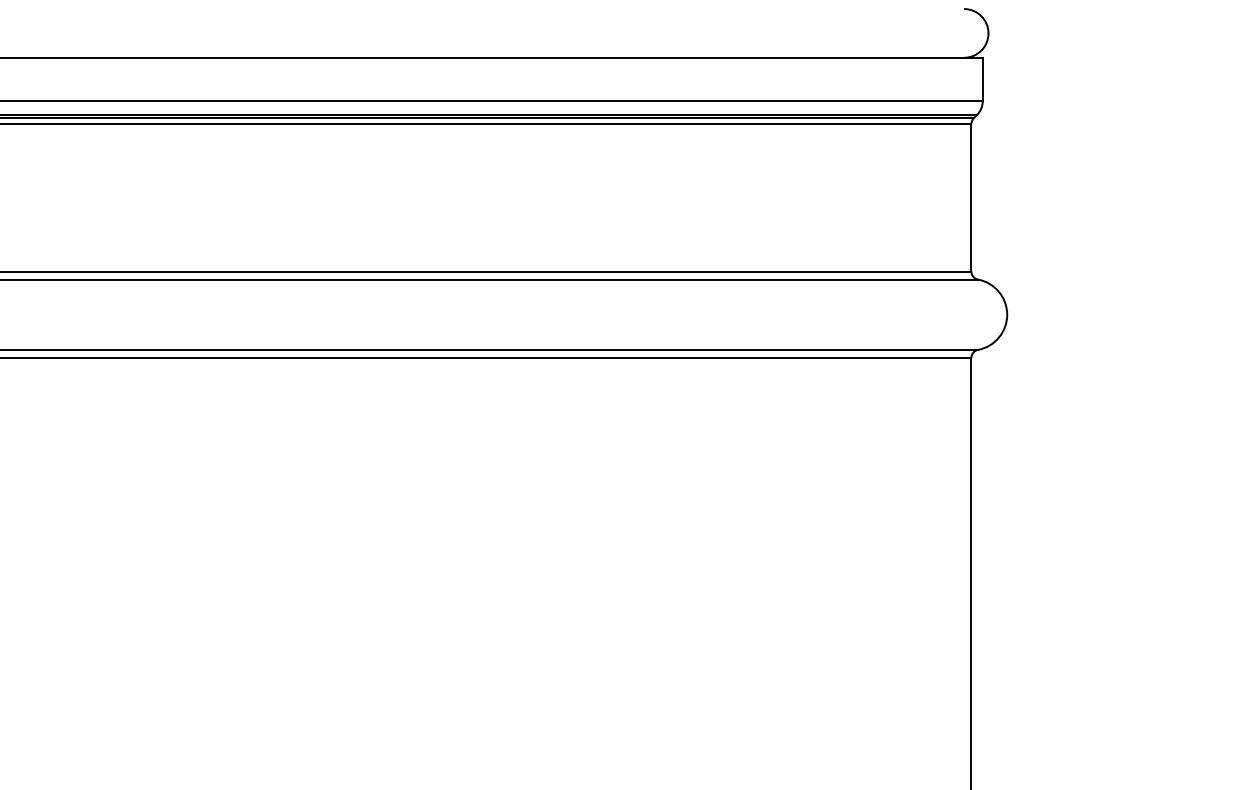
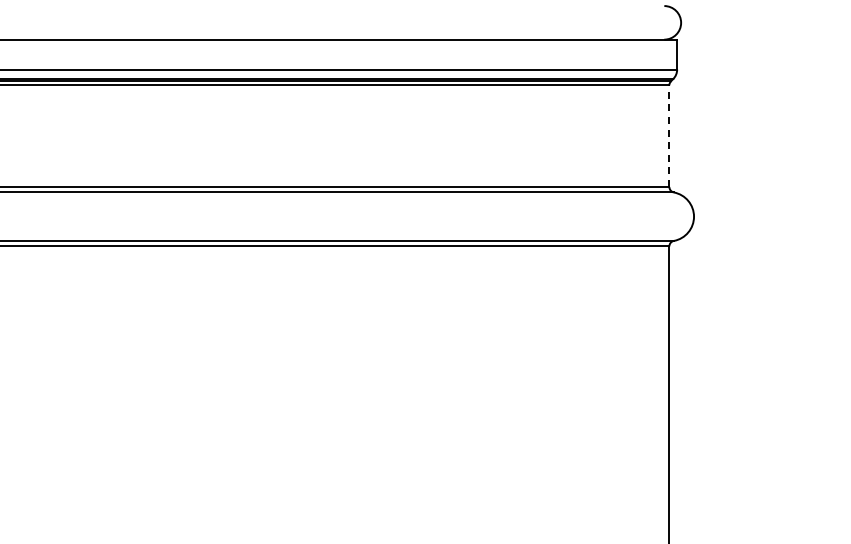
line: (971, 198) -> (669, 136), solid -> dashed

